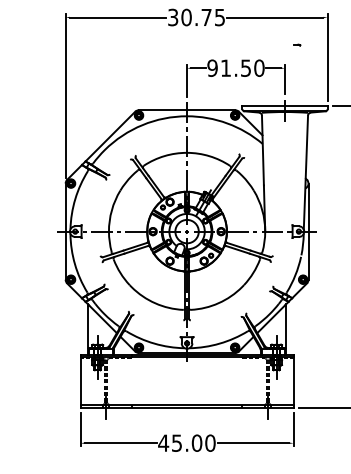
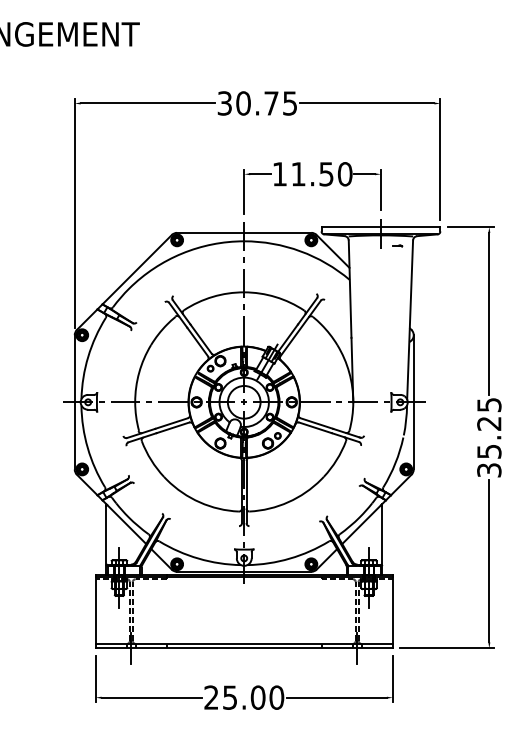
part: (296, 44) -> (397, 245), moved
text: (212, 68) -> (279, 174), 91.50 -> 11.50
text: (163, 443) -> (211, 697), 45.00 -> 25.00

